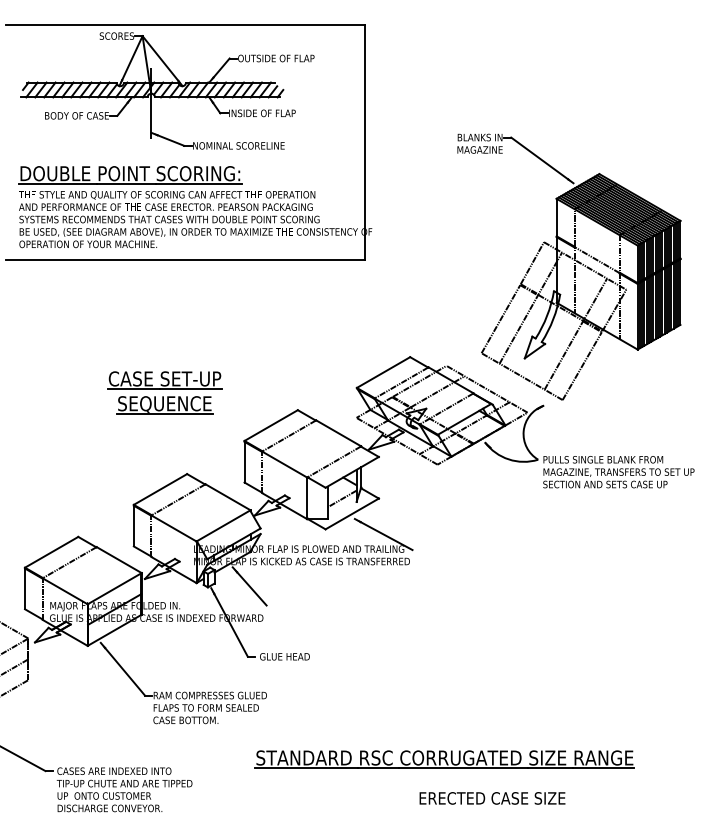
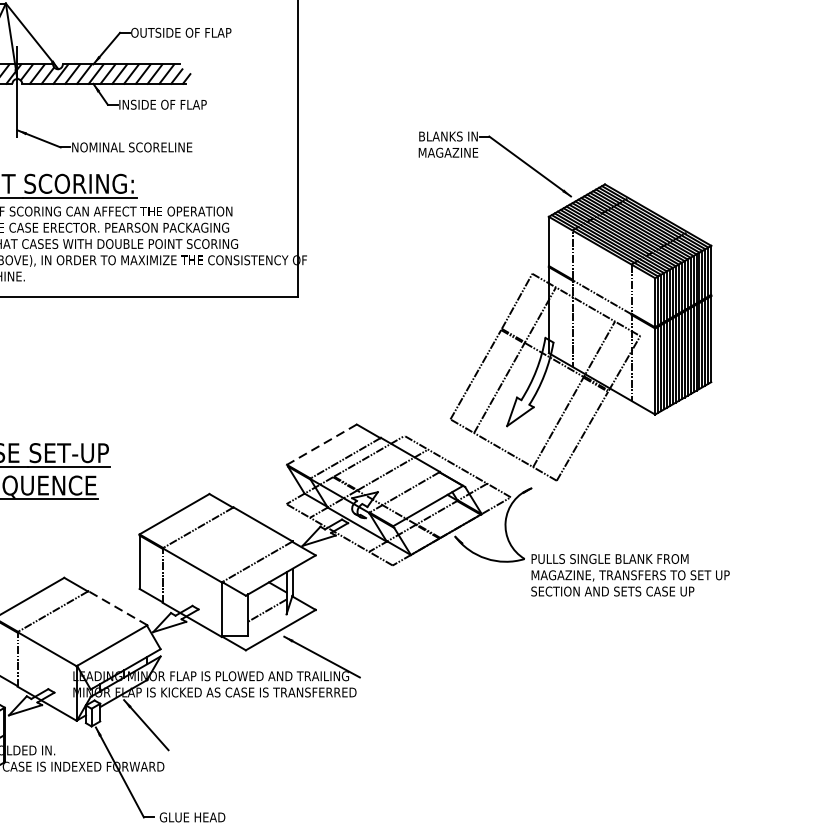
line: (383, 372) -> (321, 444), solid -> dashed
line: (228, 497) -> (118, 608), solid -> dashed

